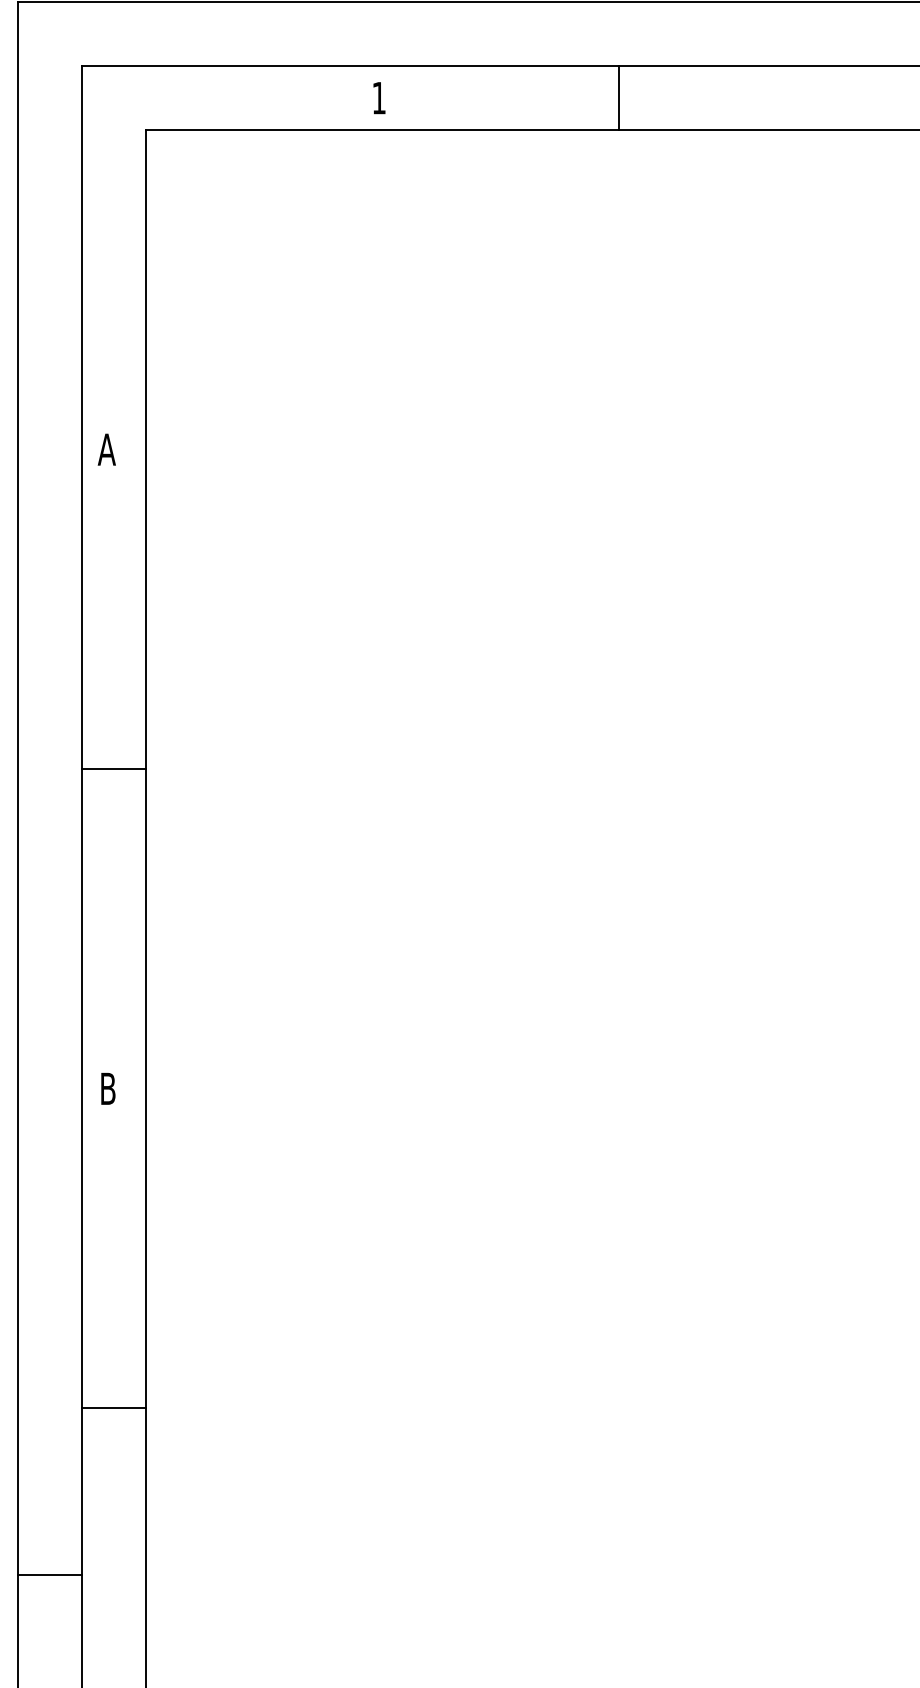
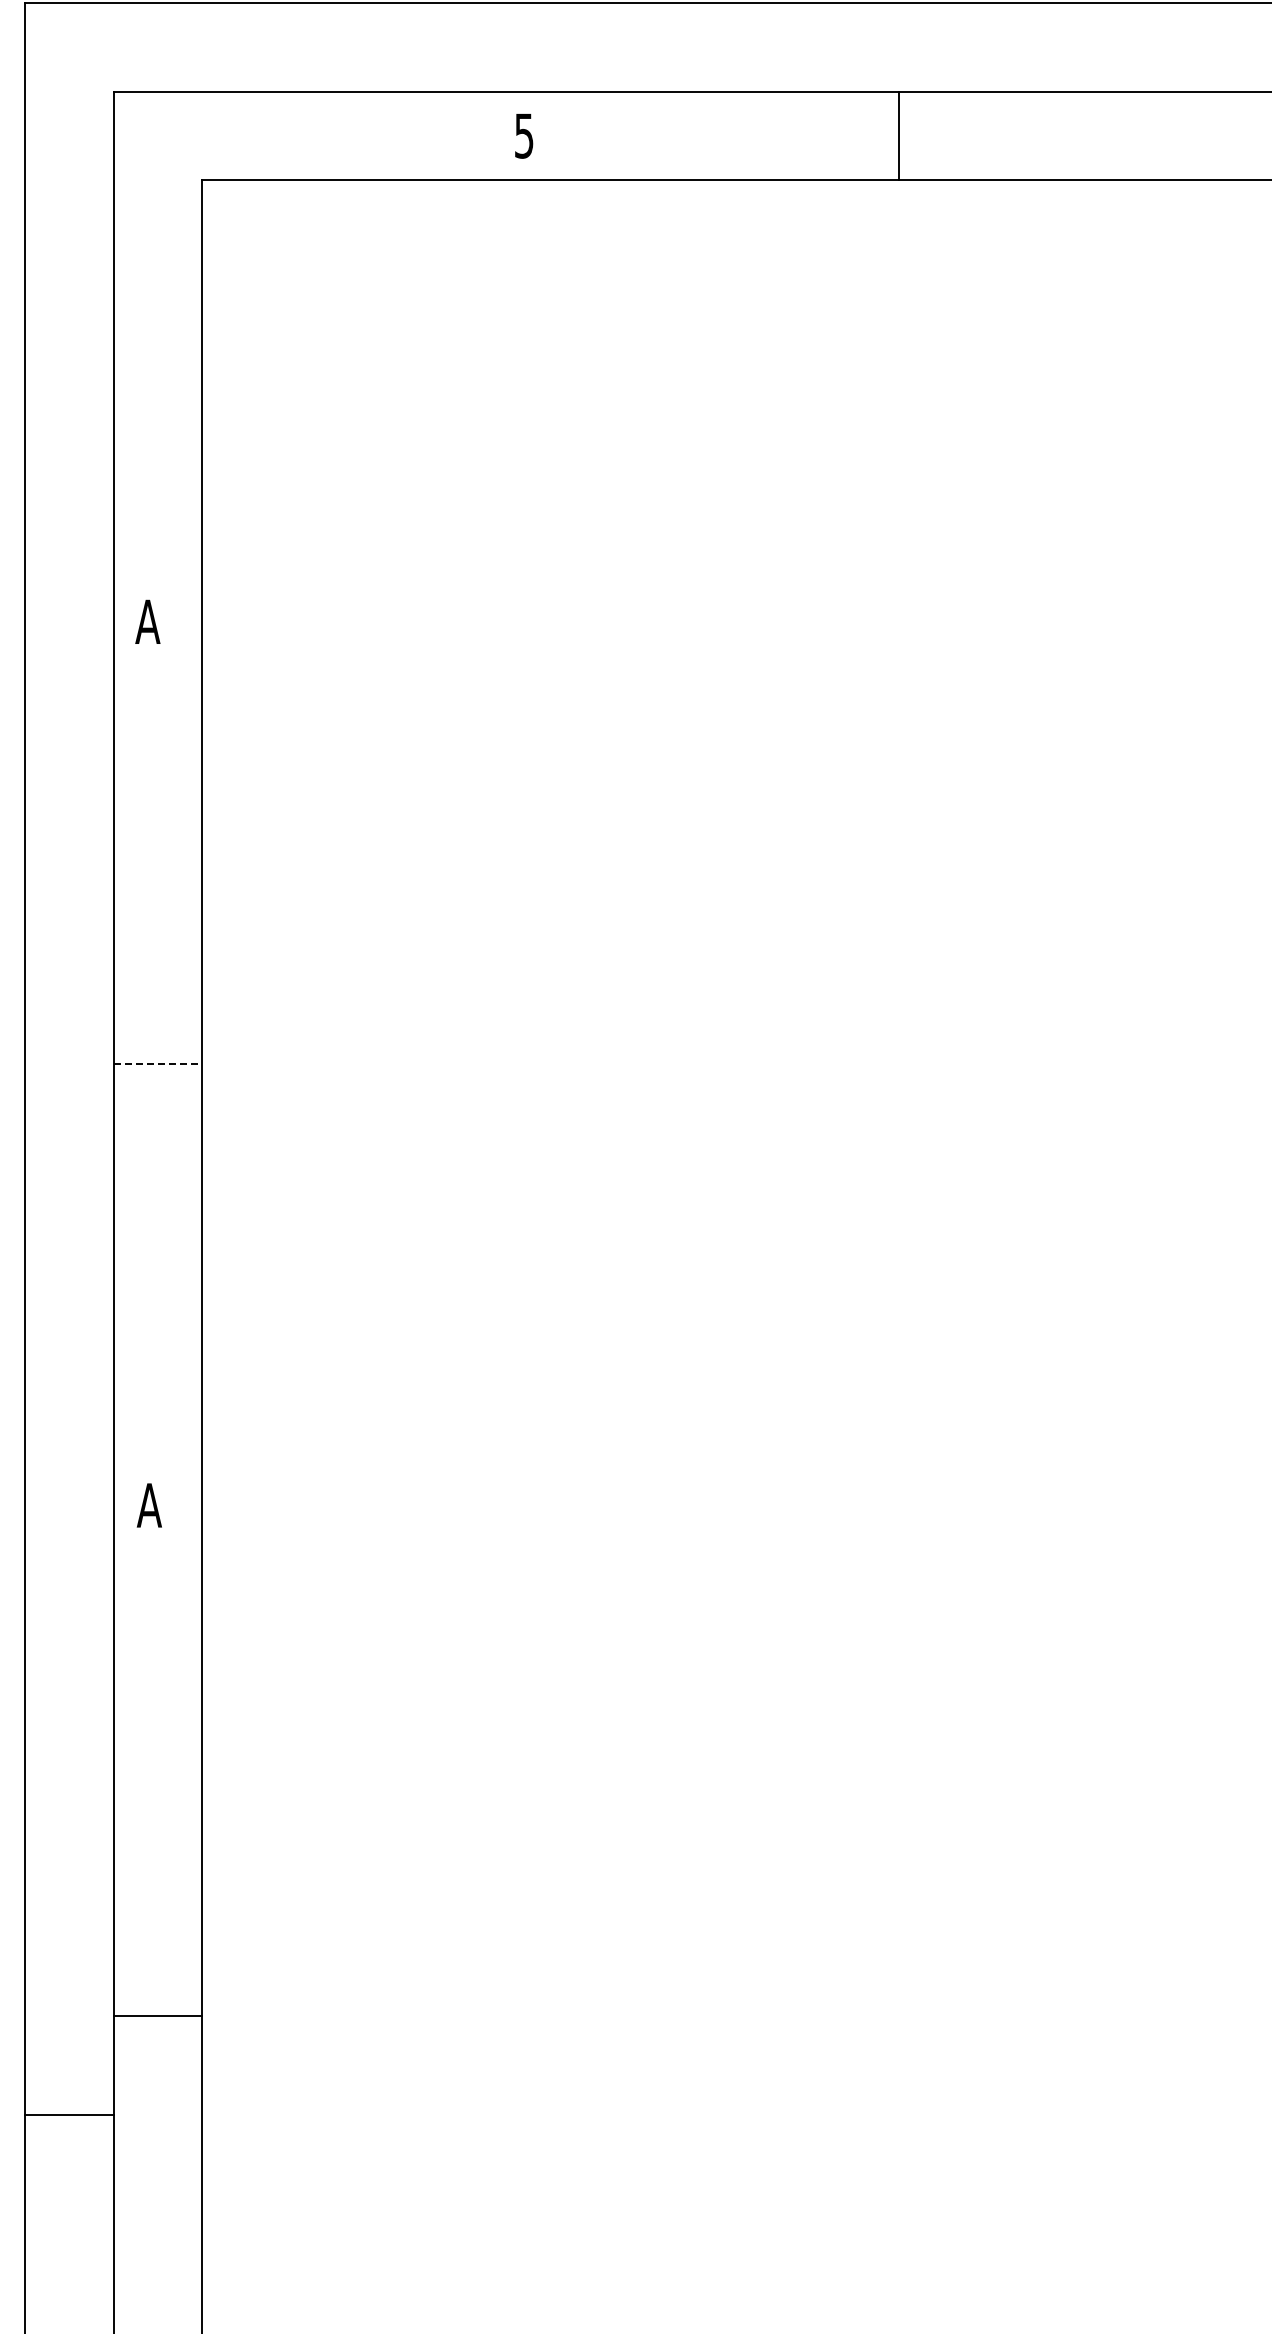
text: (379, 97) -> (524, 135), 1 -> 5
line: (618, 97) -> (898, 135), moved
line: (114, 769) -> (158, 1063), solid -> dashed
text: (107, 1088) -> (148, 1505), B -> A
line: (113, 1408) -> (157, 2016), moved
line: (50, 1574) -> (69, 2115), moved

